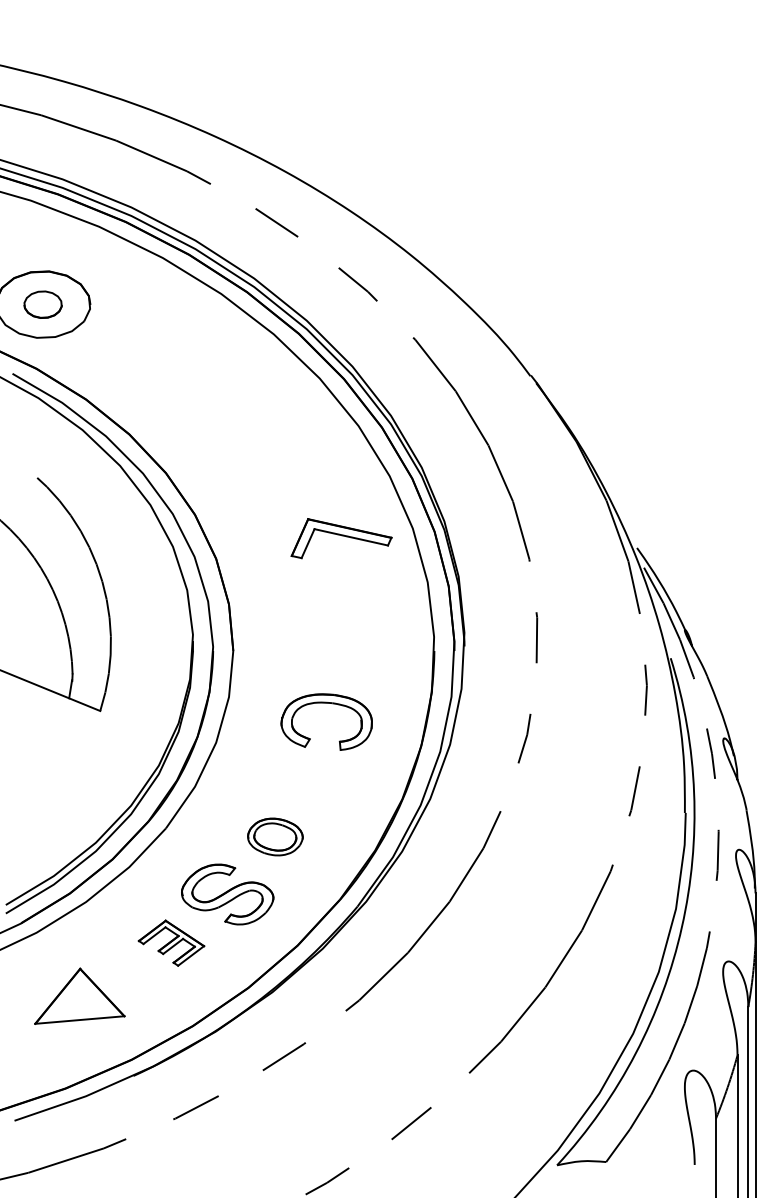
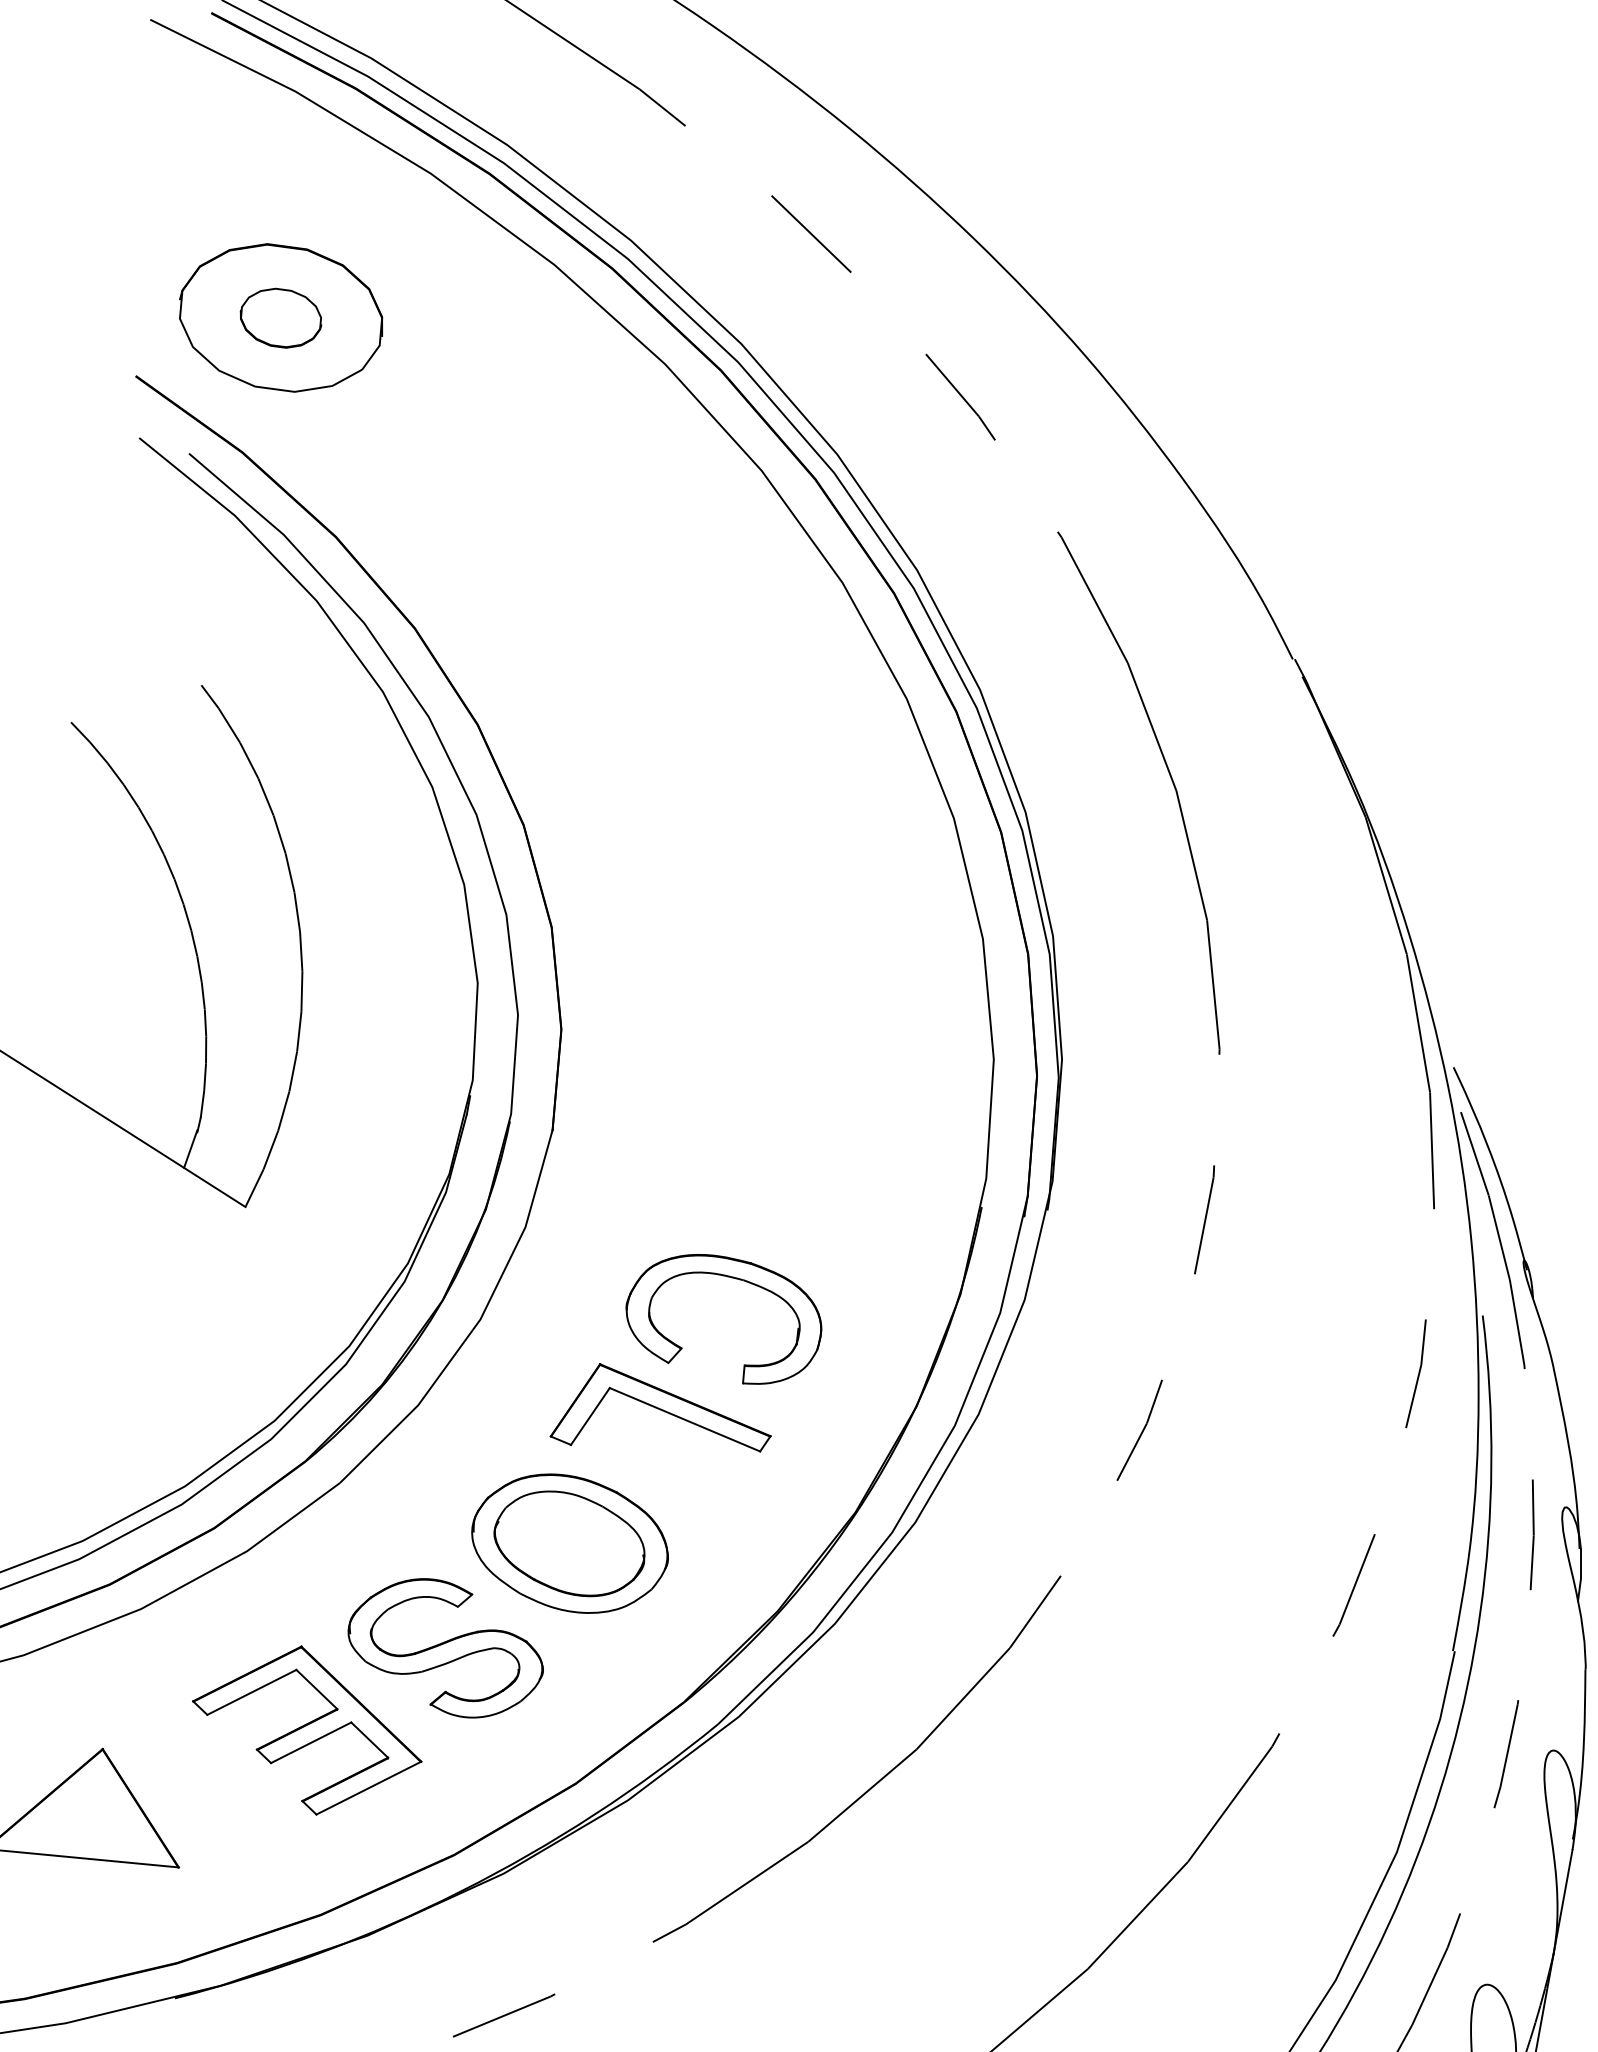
part: (341, 538) -> (663, 1418), moved
part: (275, 836) -> (570, 1542), size x1.67
part: (171, 942) -> (307, 1728), size x1.67

